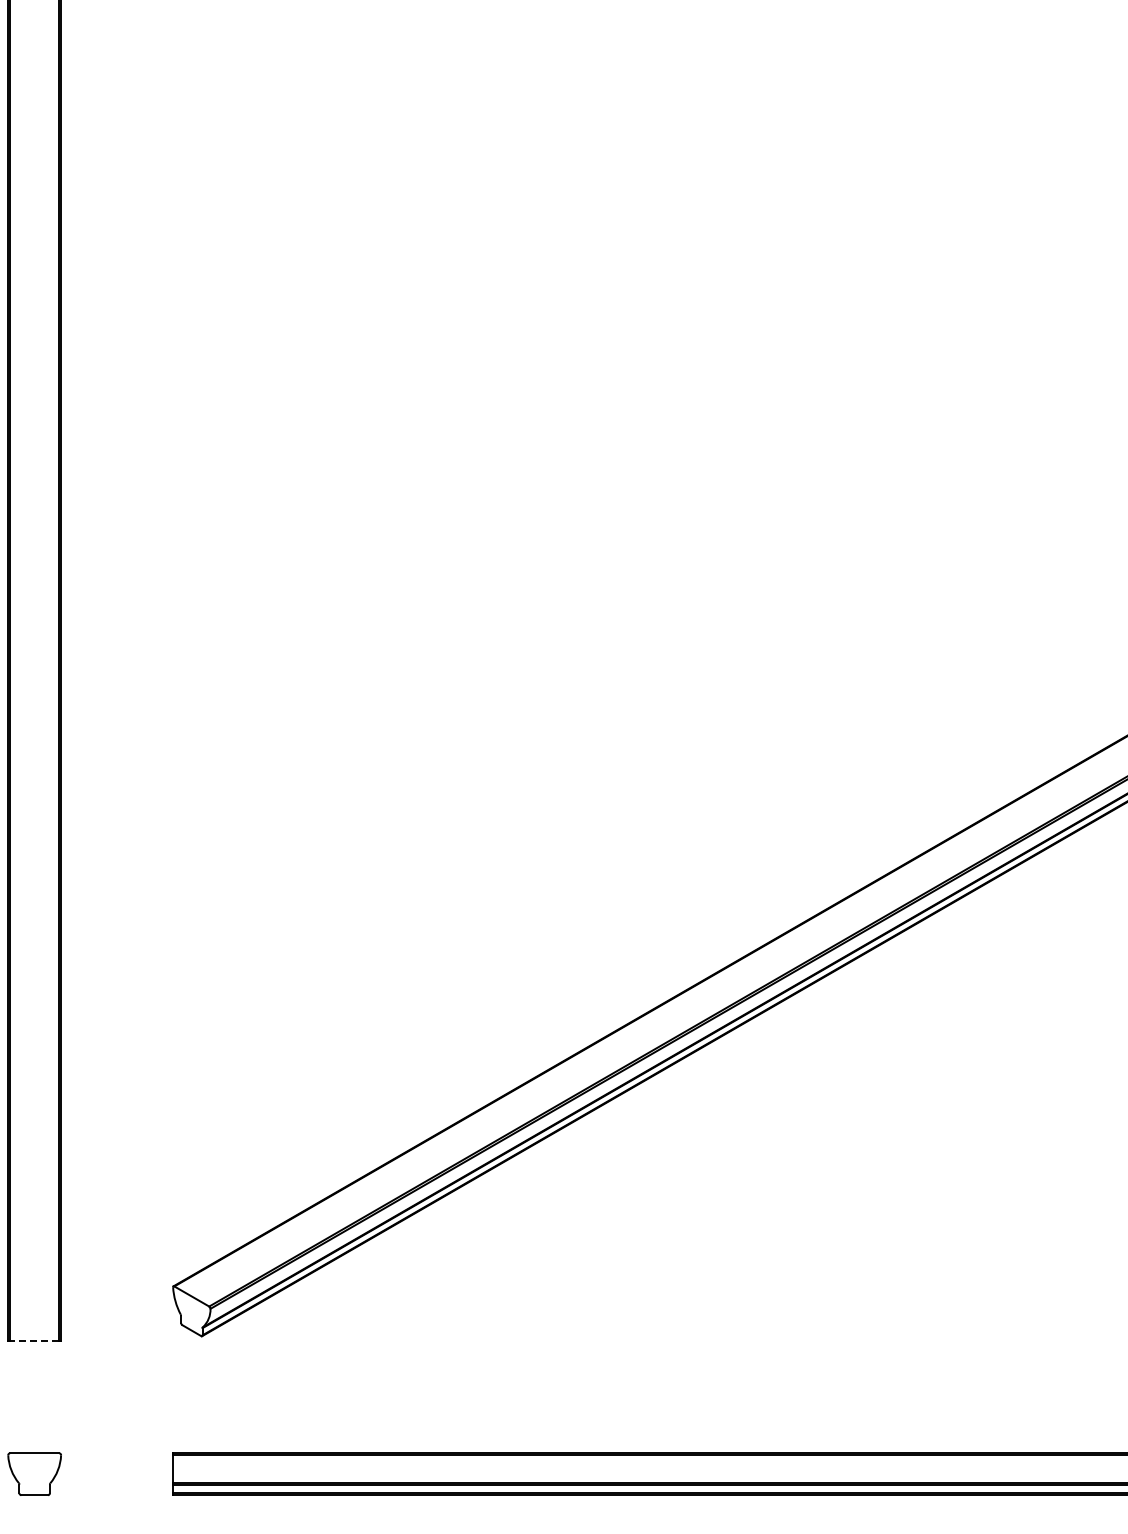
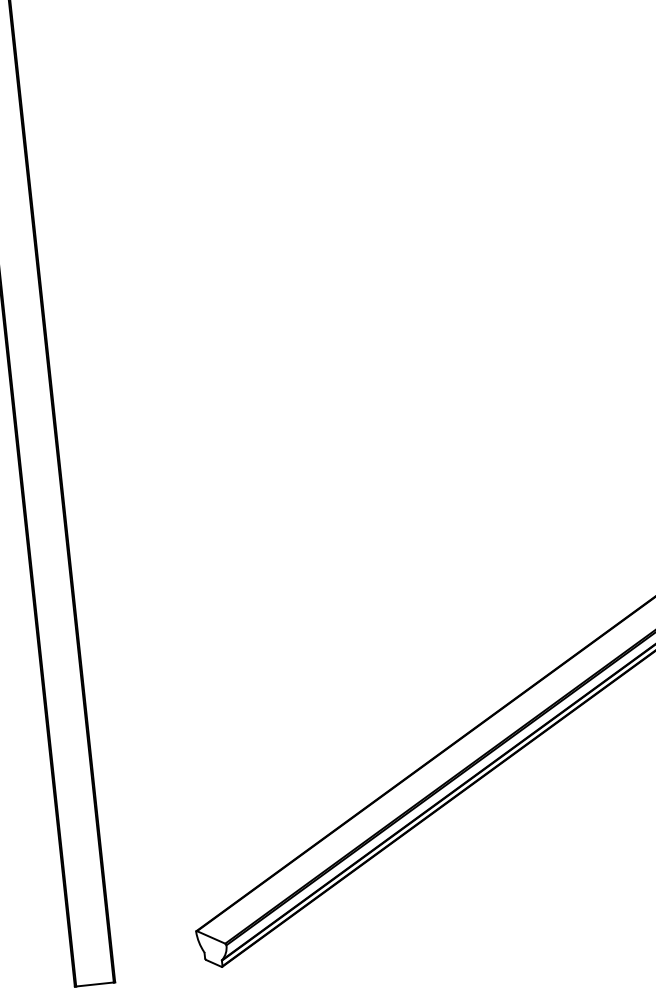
line: (34, 1341) -> (94, 984), dashed -> solid

